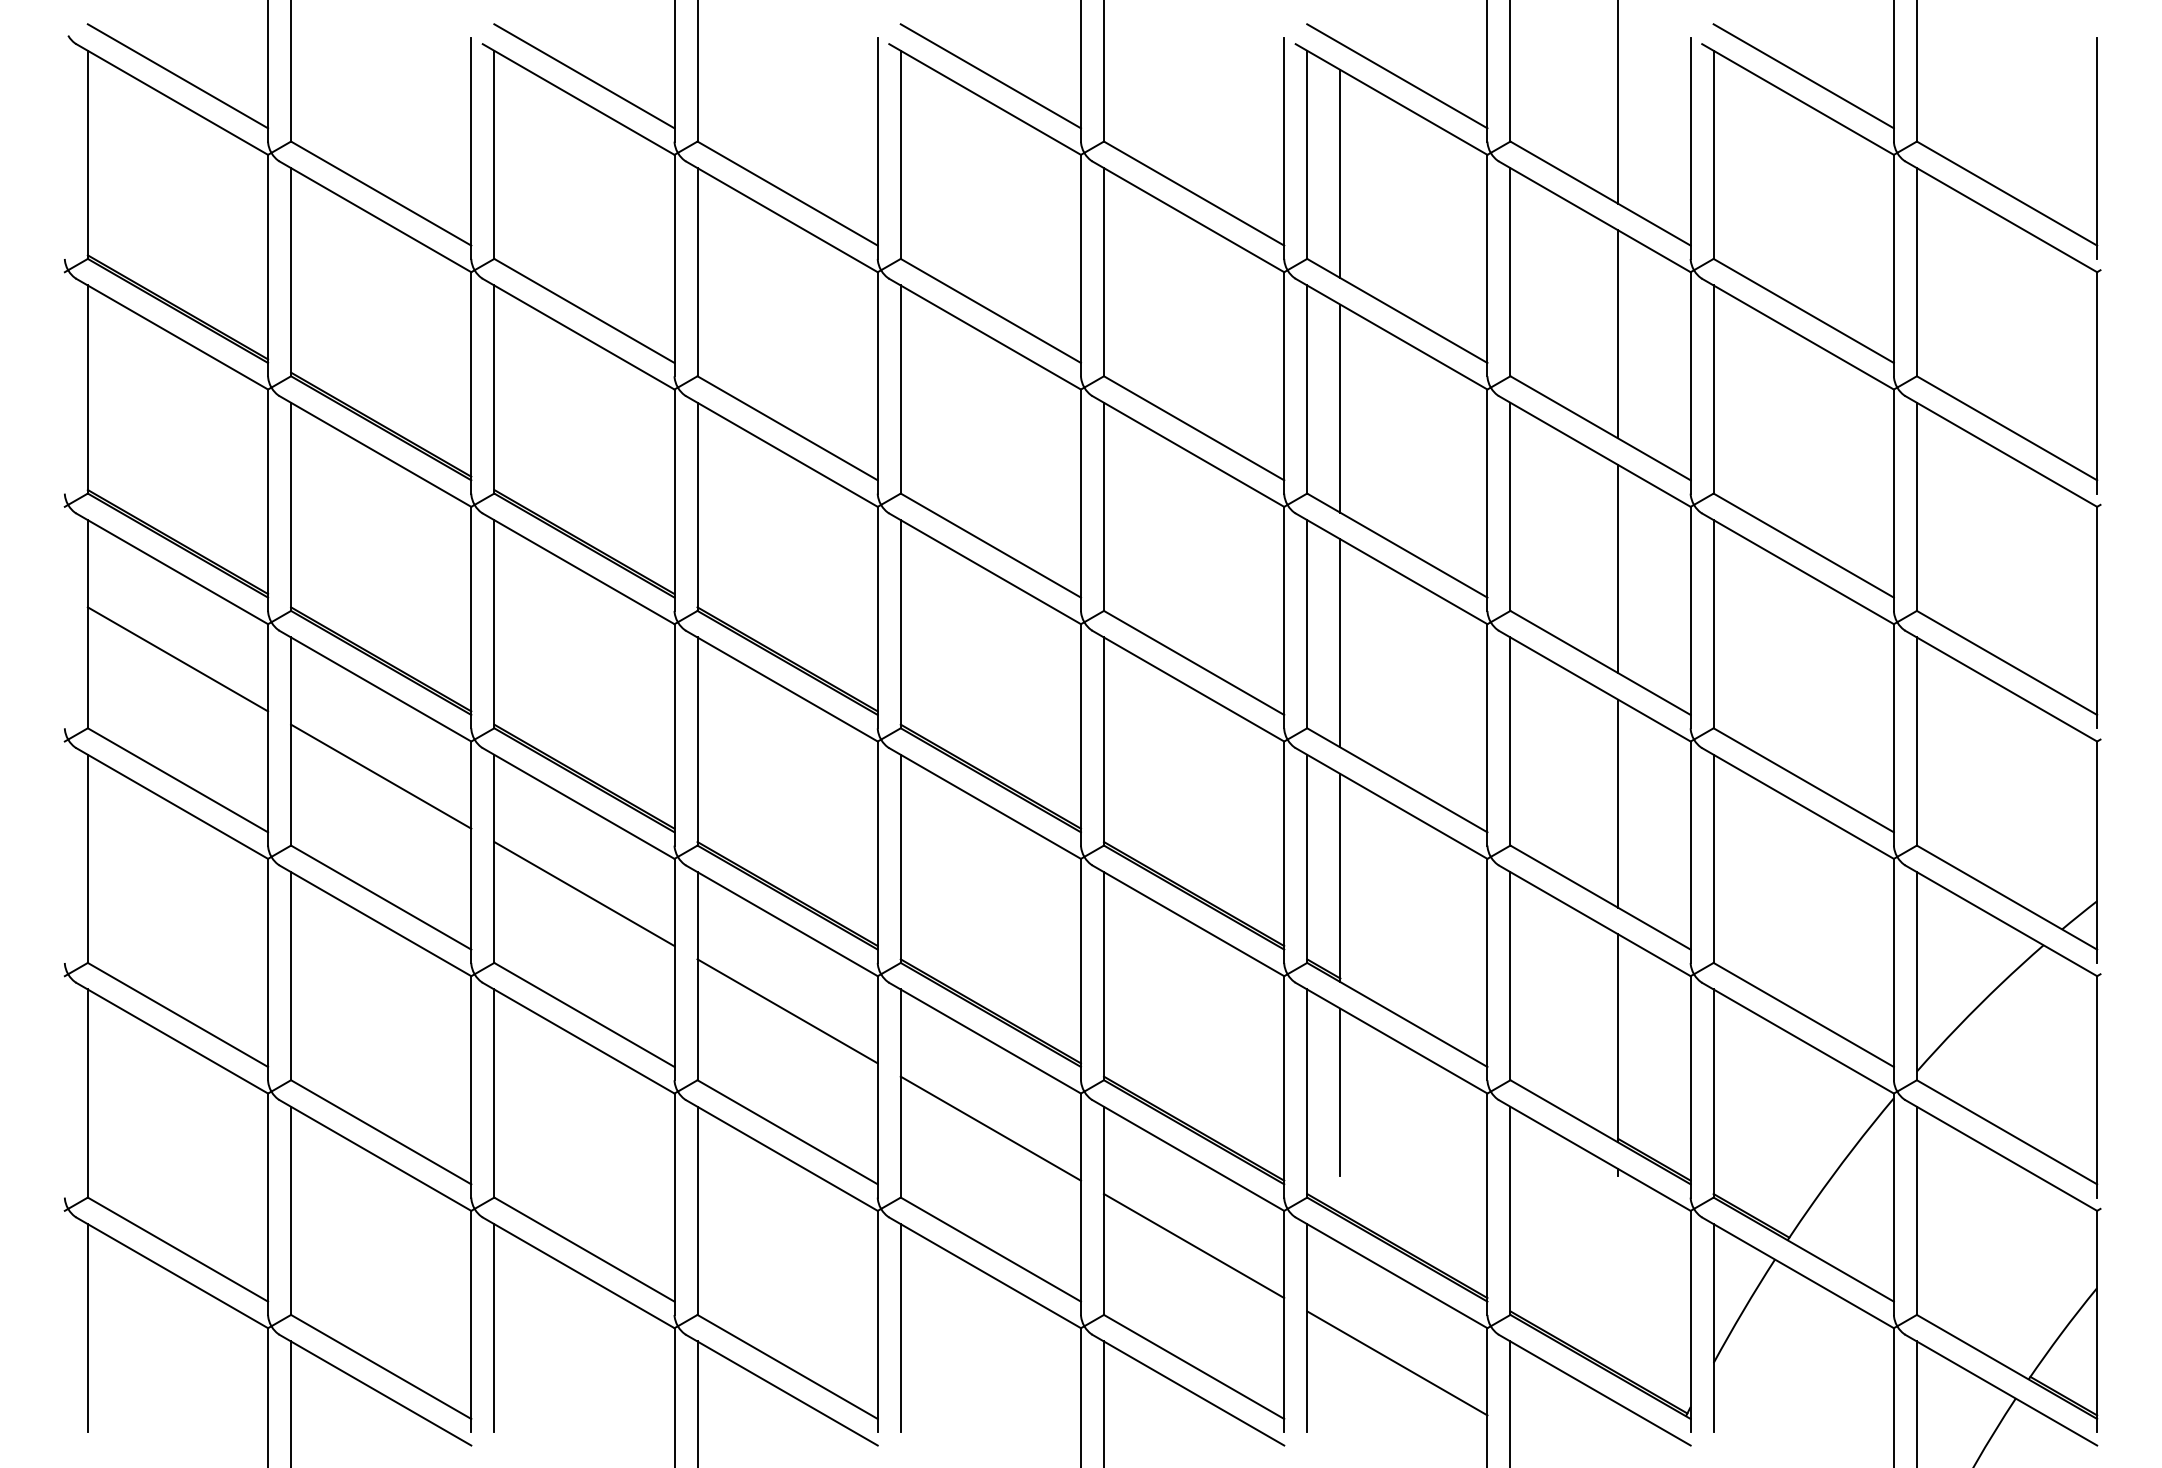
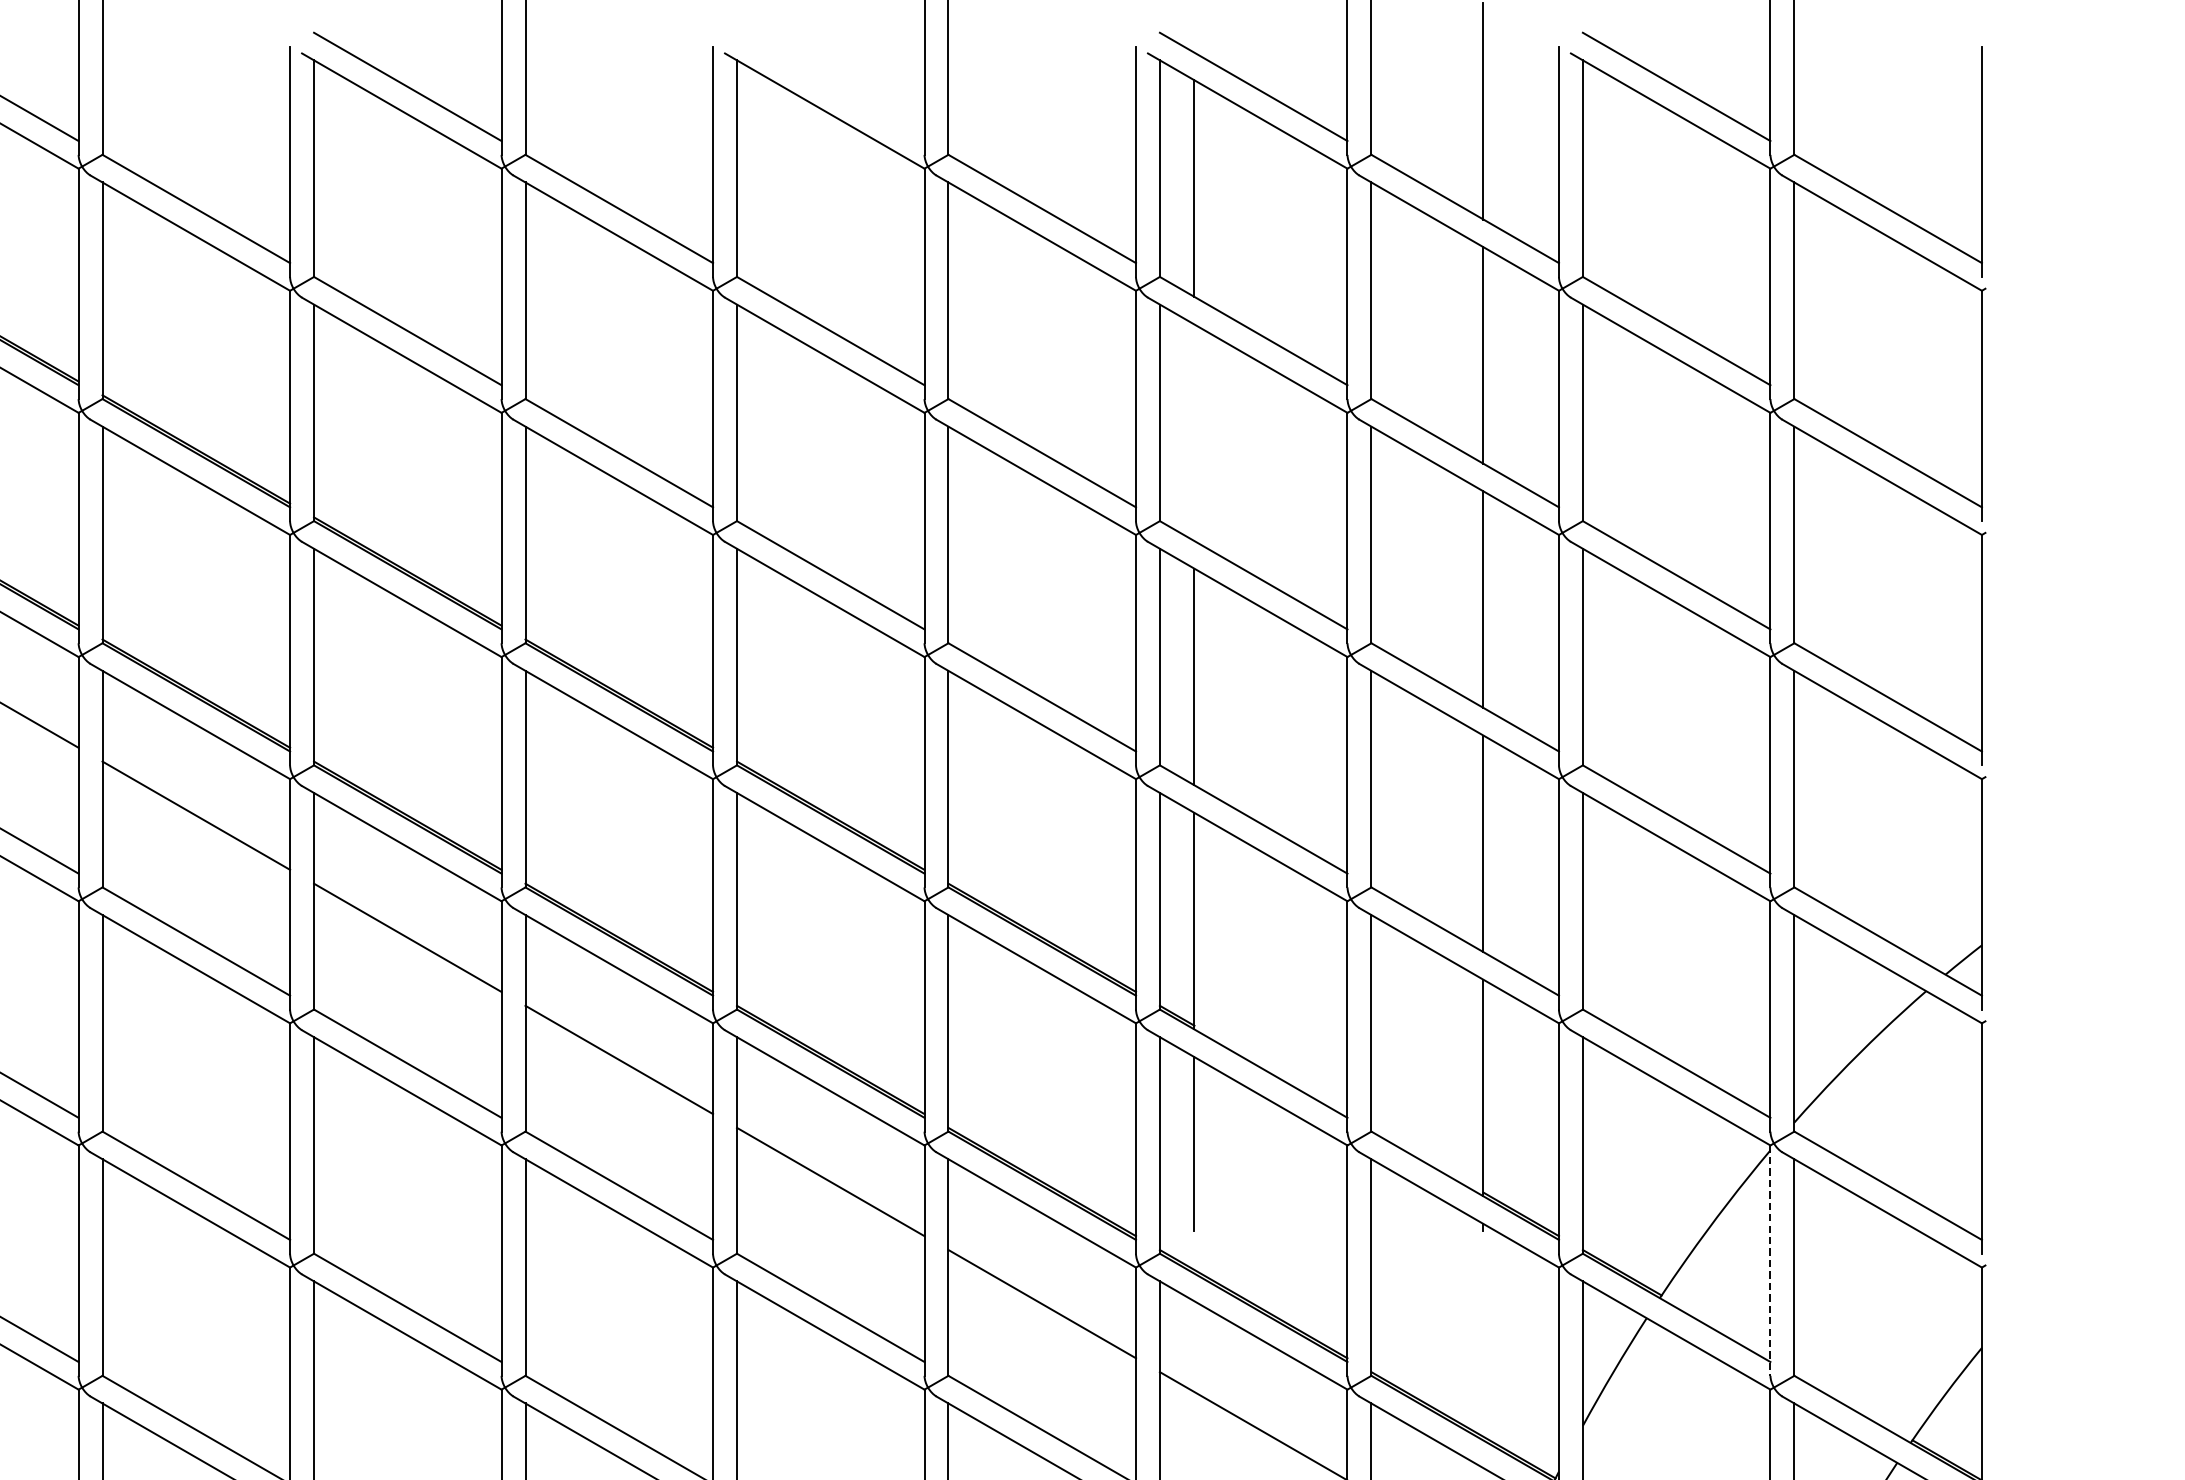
line: (990, 76) -> (830, 87), removed
line: (1340, 408) -> (1194, 432), removed
line: (1893, 1204) -> (1770, 1260), solid -> dashed

